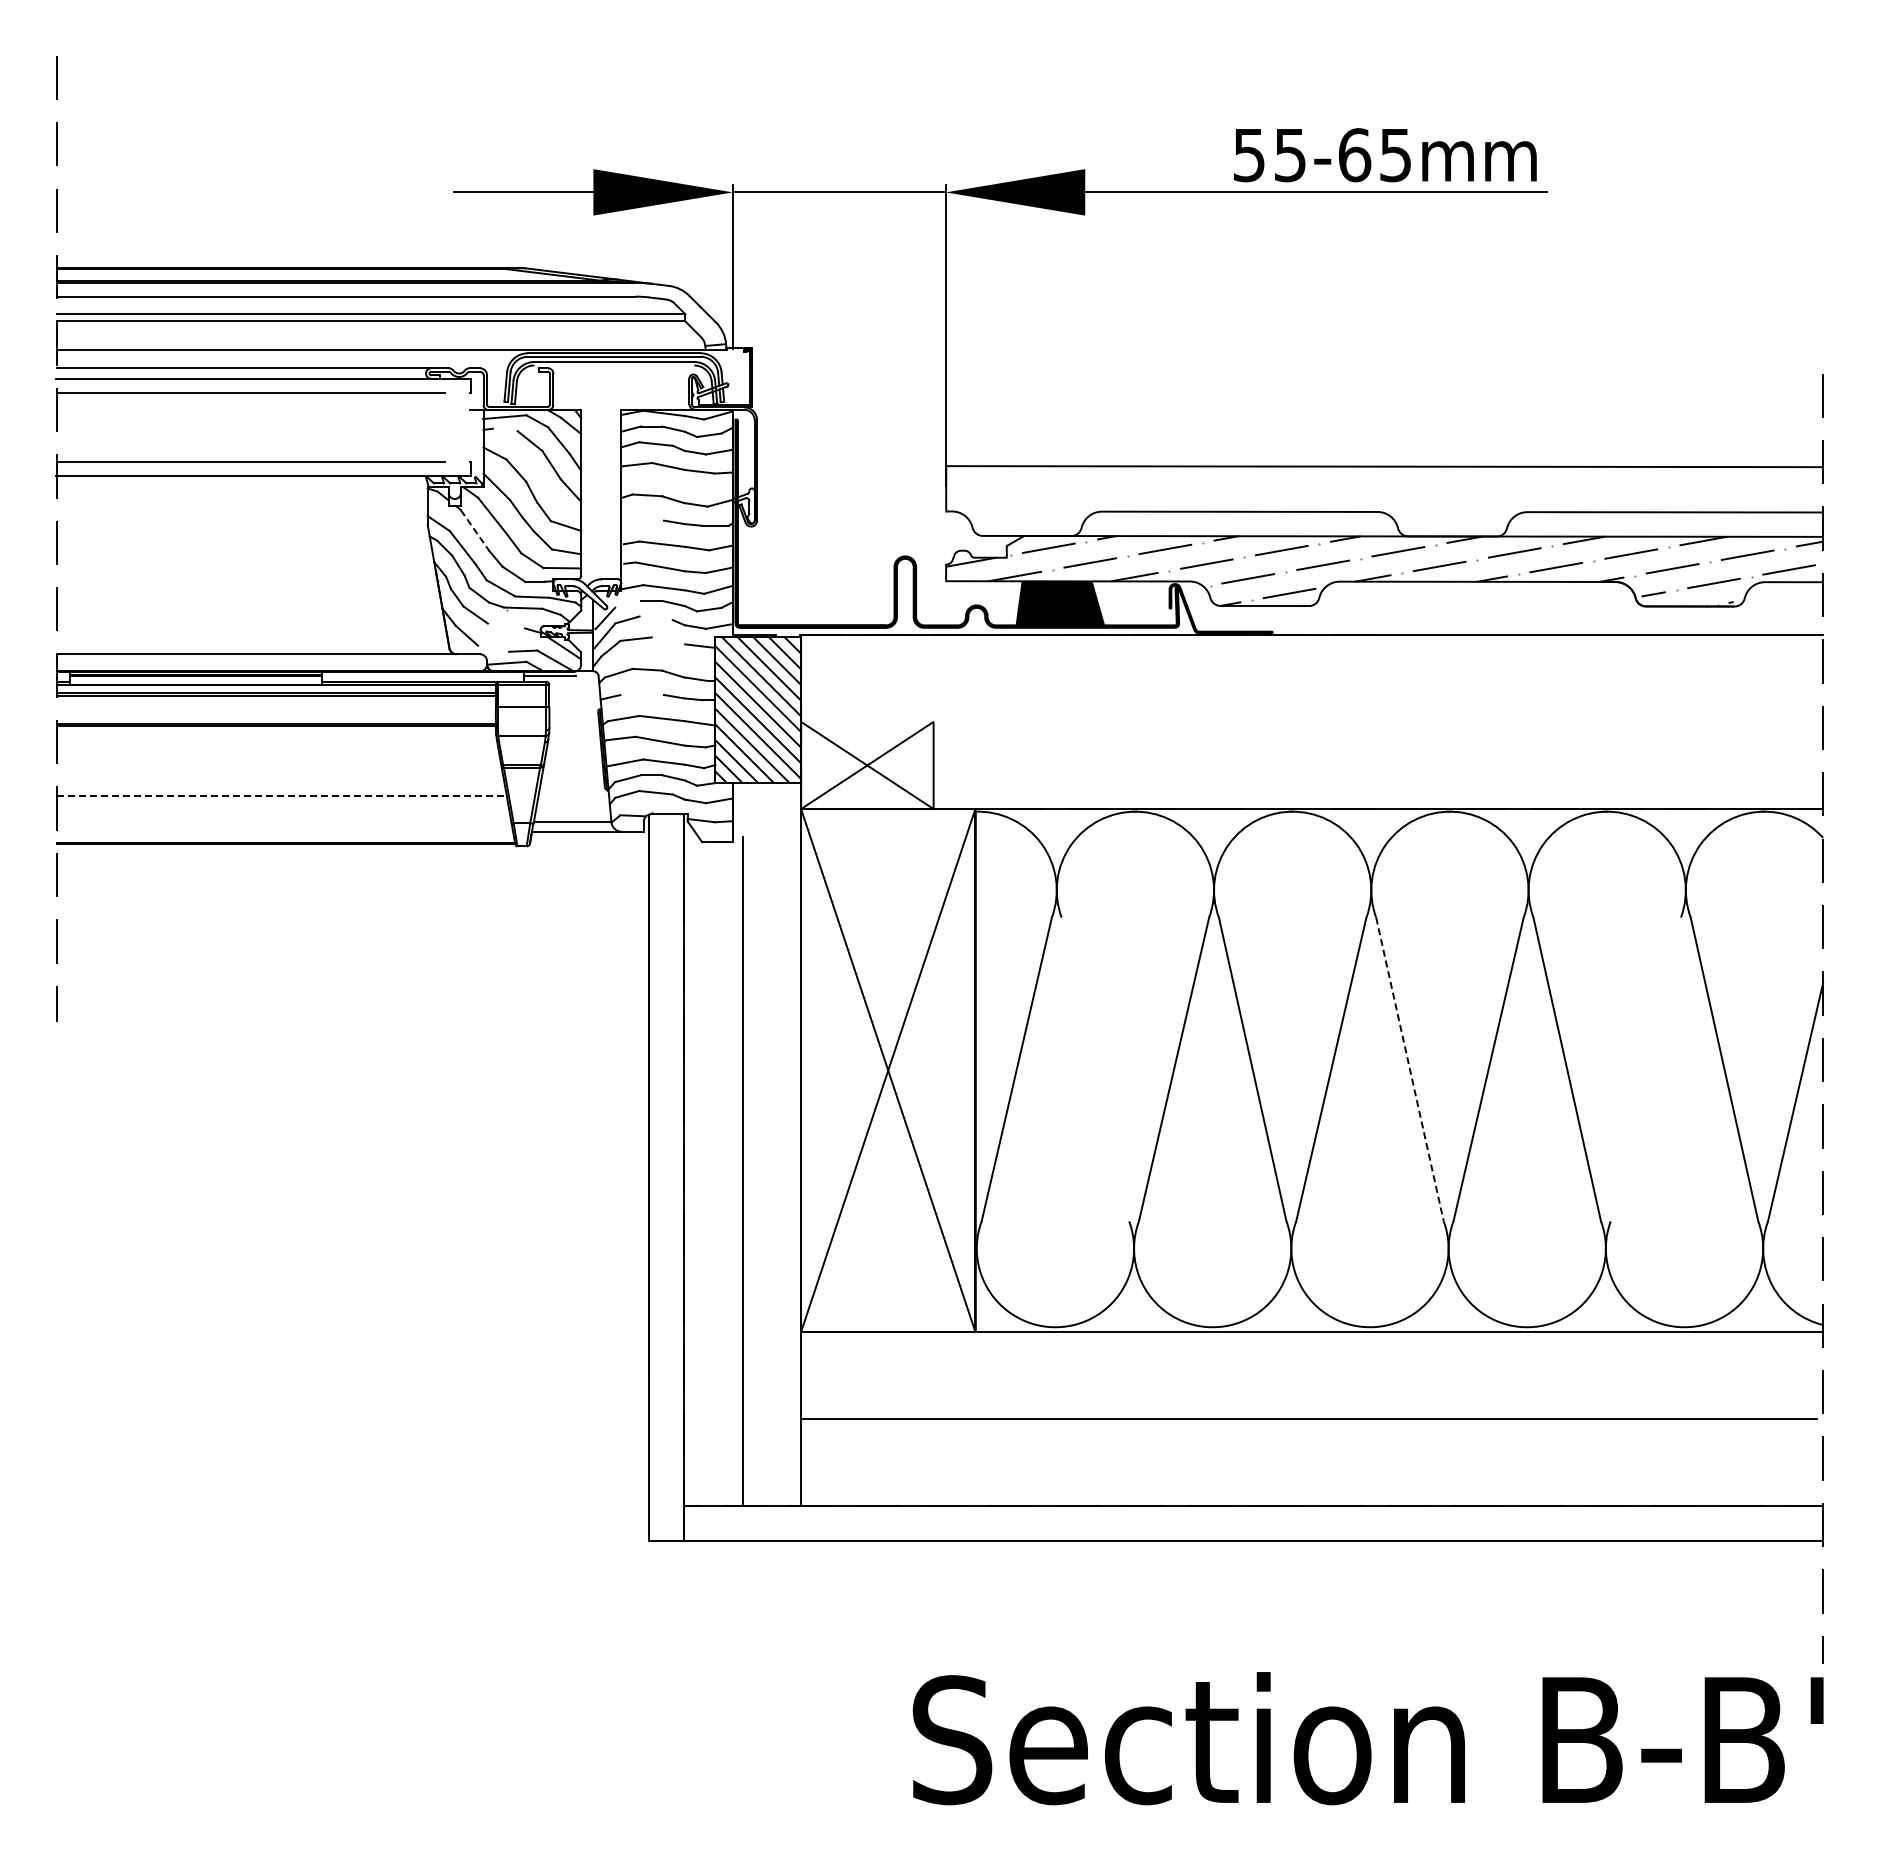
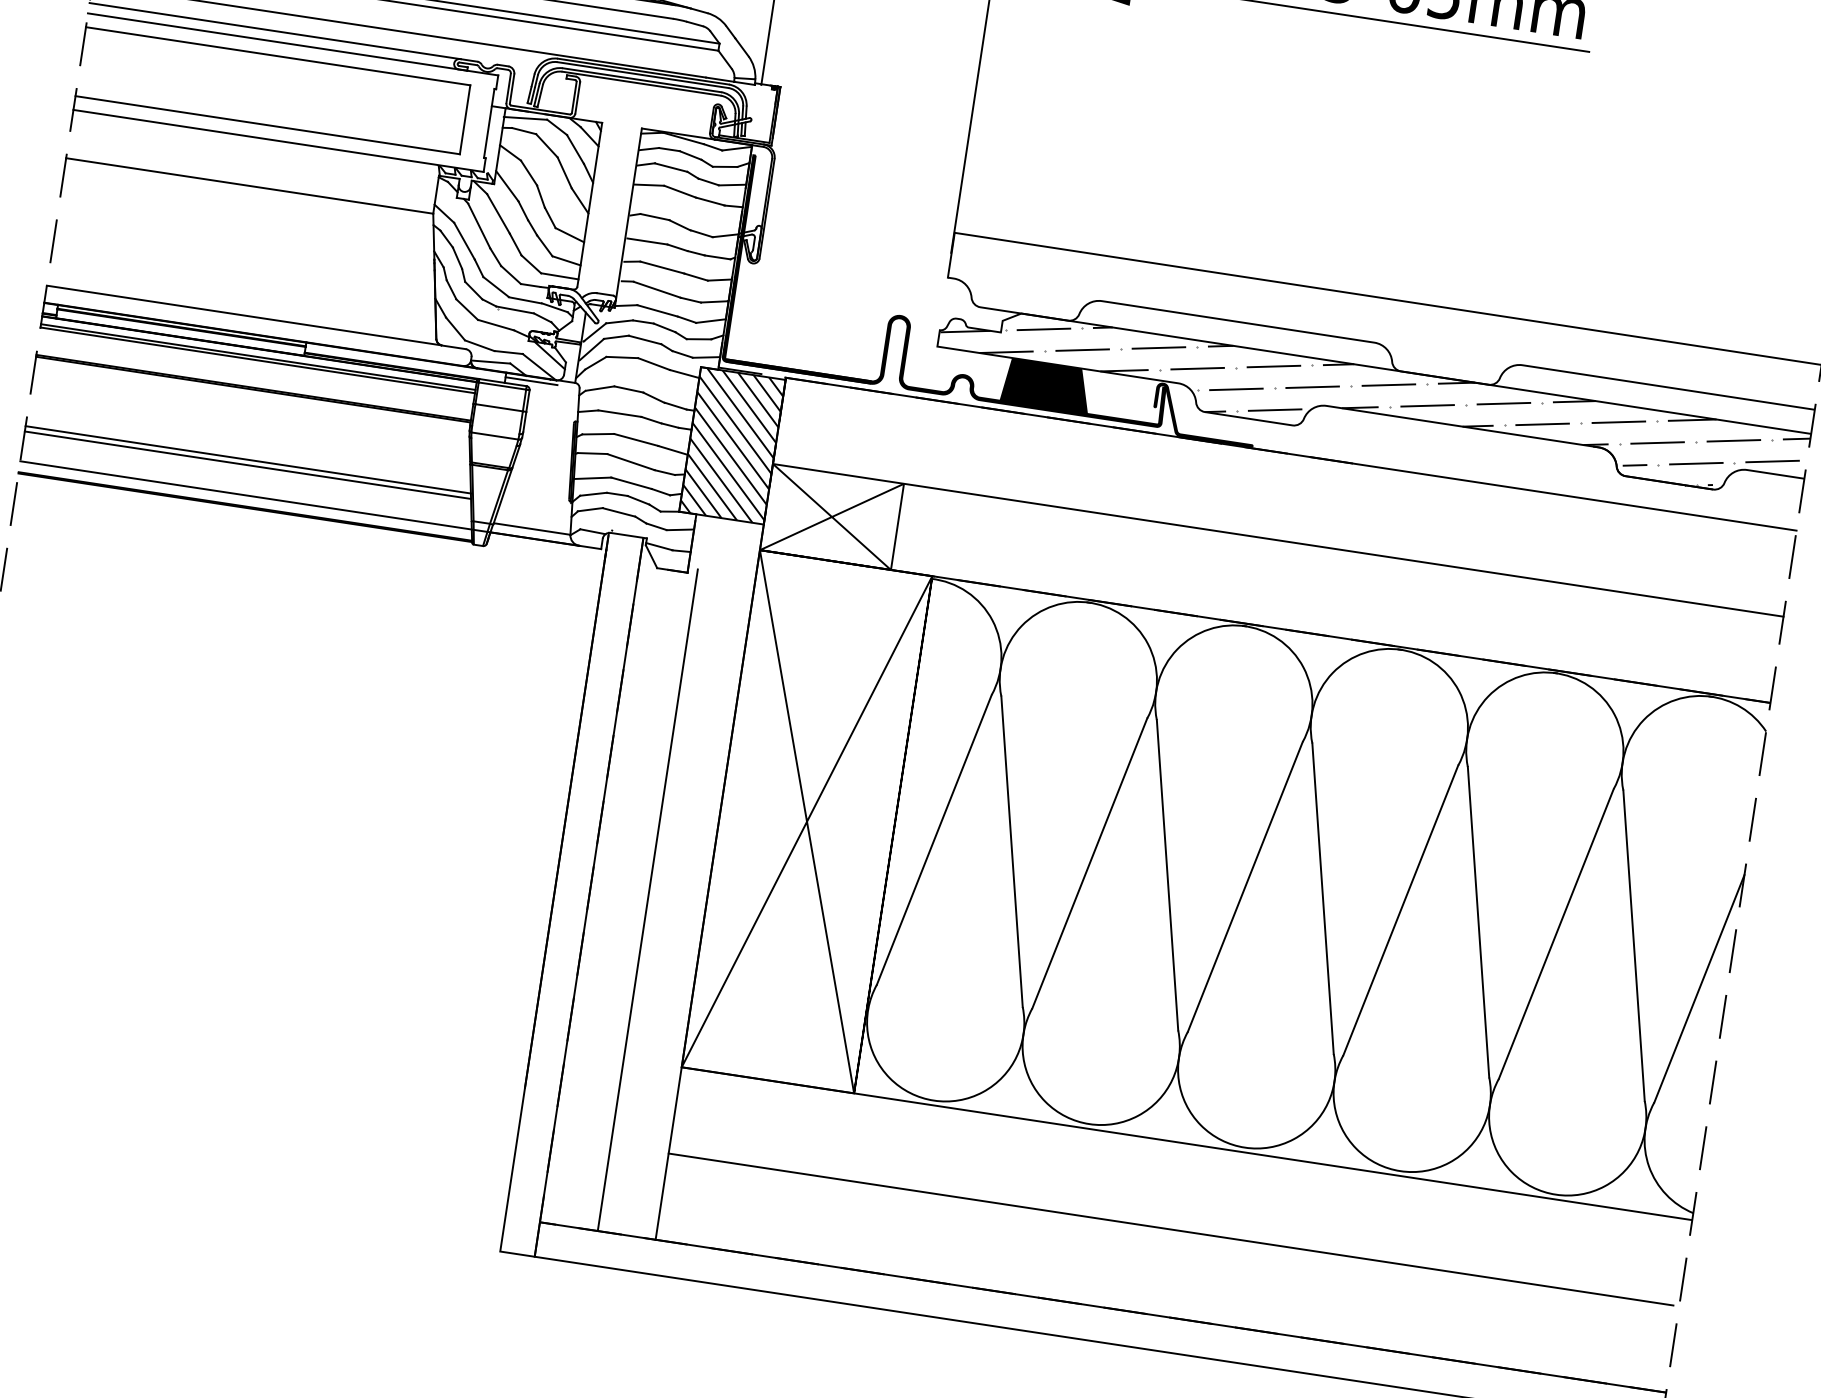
line: (614, 365) -> (641, 83), added
line: (445, 427) -> (465, 119), added
line: (469, 427) -> (489, 123), added
line: (504, 429) -> (523, 130), added
line: (643, 520) -> (647, 241), added
line: (241, 525) -> (249, 186), added
line: (475, 530) -> (479, 226), dashed -> solid
line: (628, 603) -> (620, 321), added
line: (655, 618) -> (644, 340), added
line: (506, 625) -> (496, 324), added
line: (668, 640) -> (654, 363), added
line: (493, 648) -> (479, 345), added
line: (642, 695) -> (620, 414), added
line: (1312, 721) -> (1278, 540), added
line: (282, 796) -> (249, 460), dashed -> solid
line: (281, 801) -> (247, 465), added
line: (338, 831) -> (299, 503), added
line: (1095, 1069) -> (1012, 851), added
line: (1409, 1069) -> (1322, 898), dashed -> solid
line: (1645, 1069) -> (1555, 933), added

